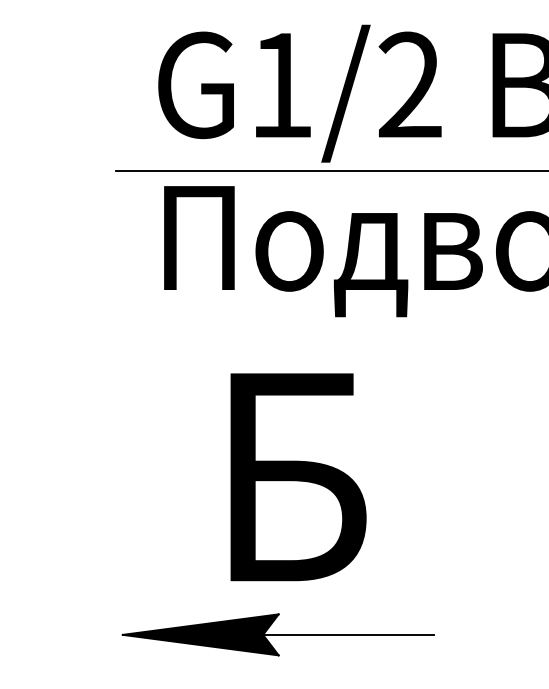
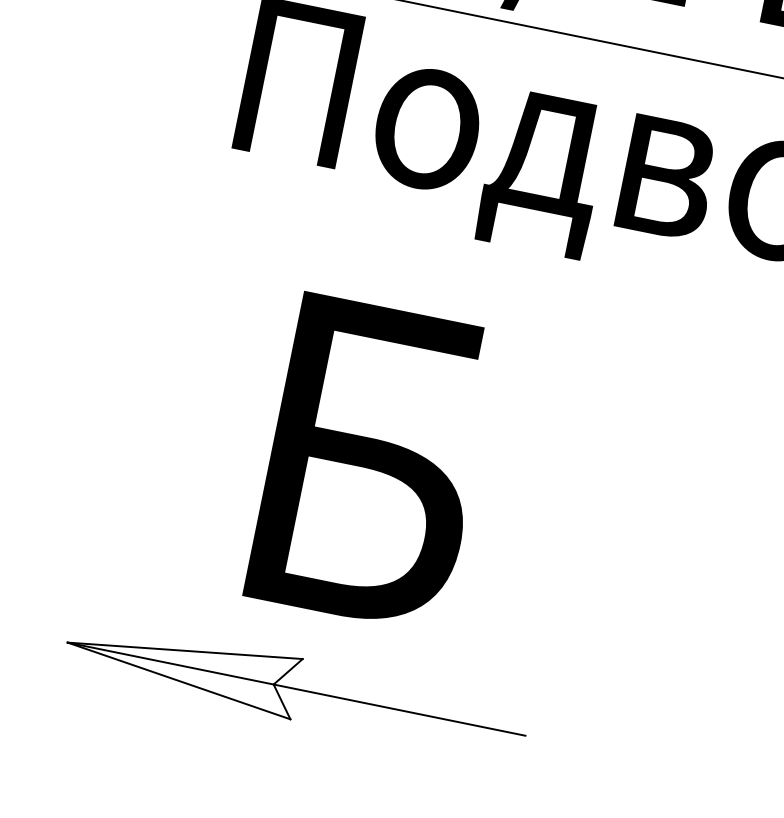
fill: (200, 634) -> (181, 665), removed

